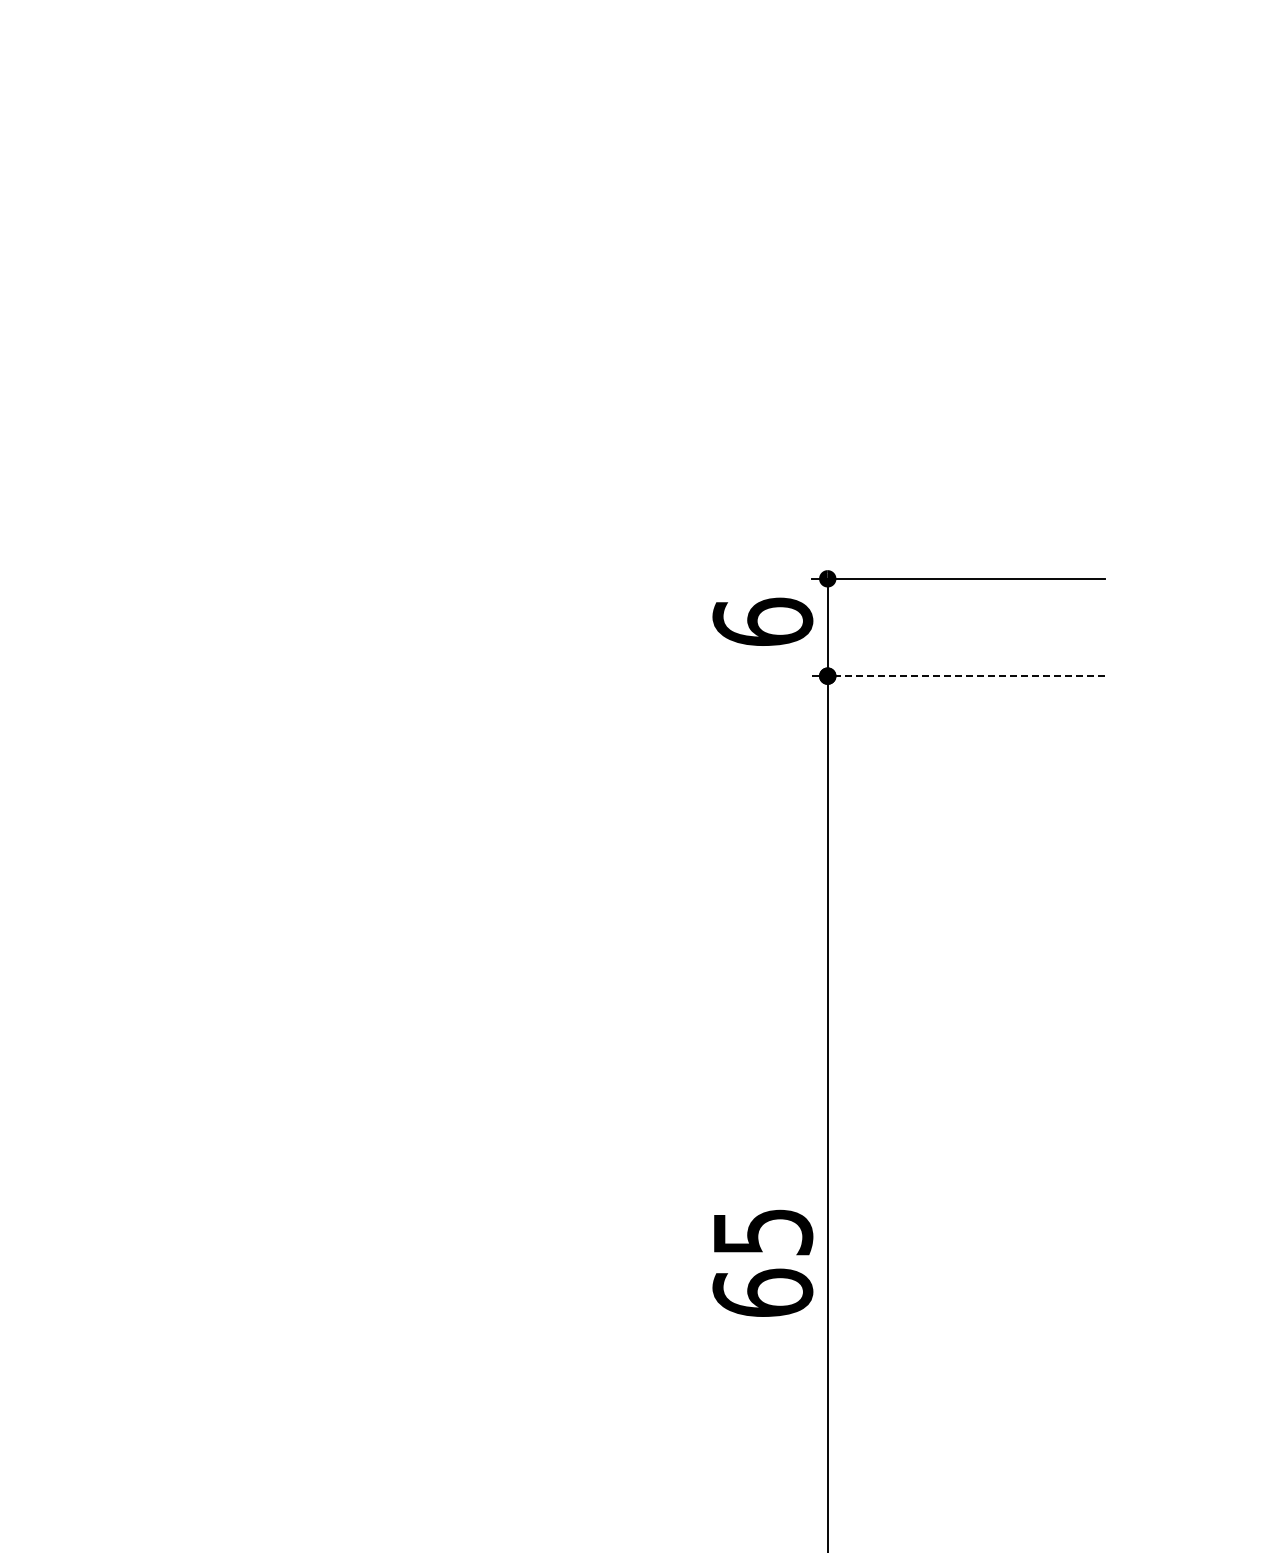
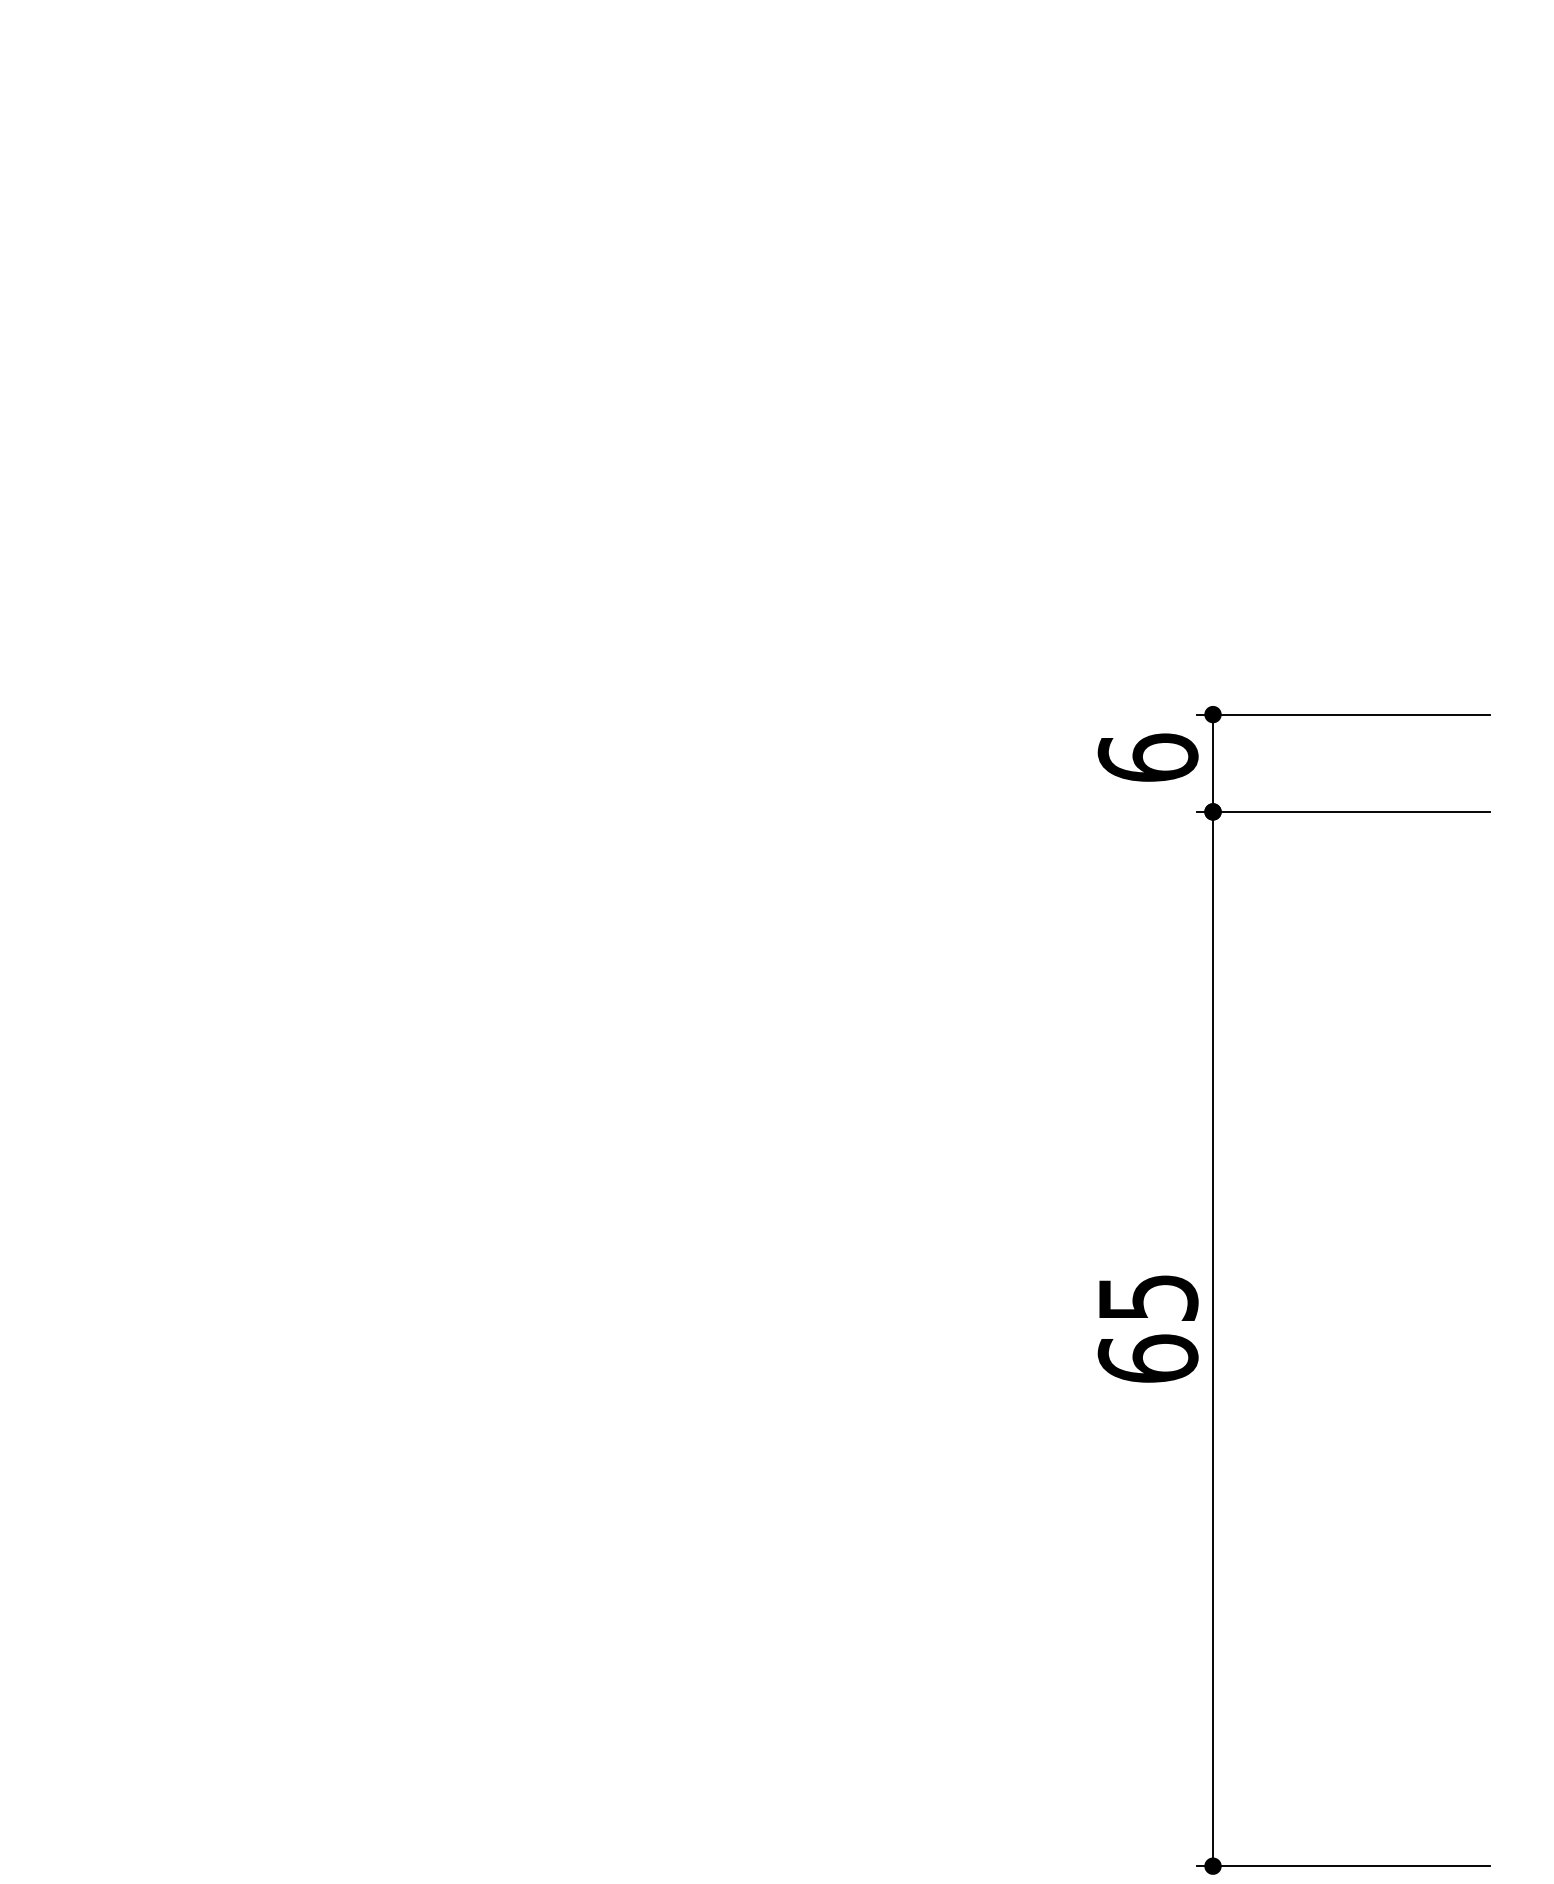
line: (958, 675) -> (1343, 811), dashed -> solid
text: (762, 1262) -> (1147, 1328), moved

